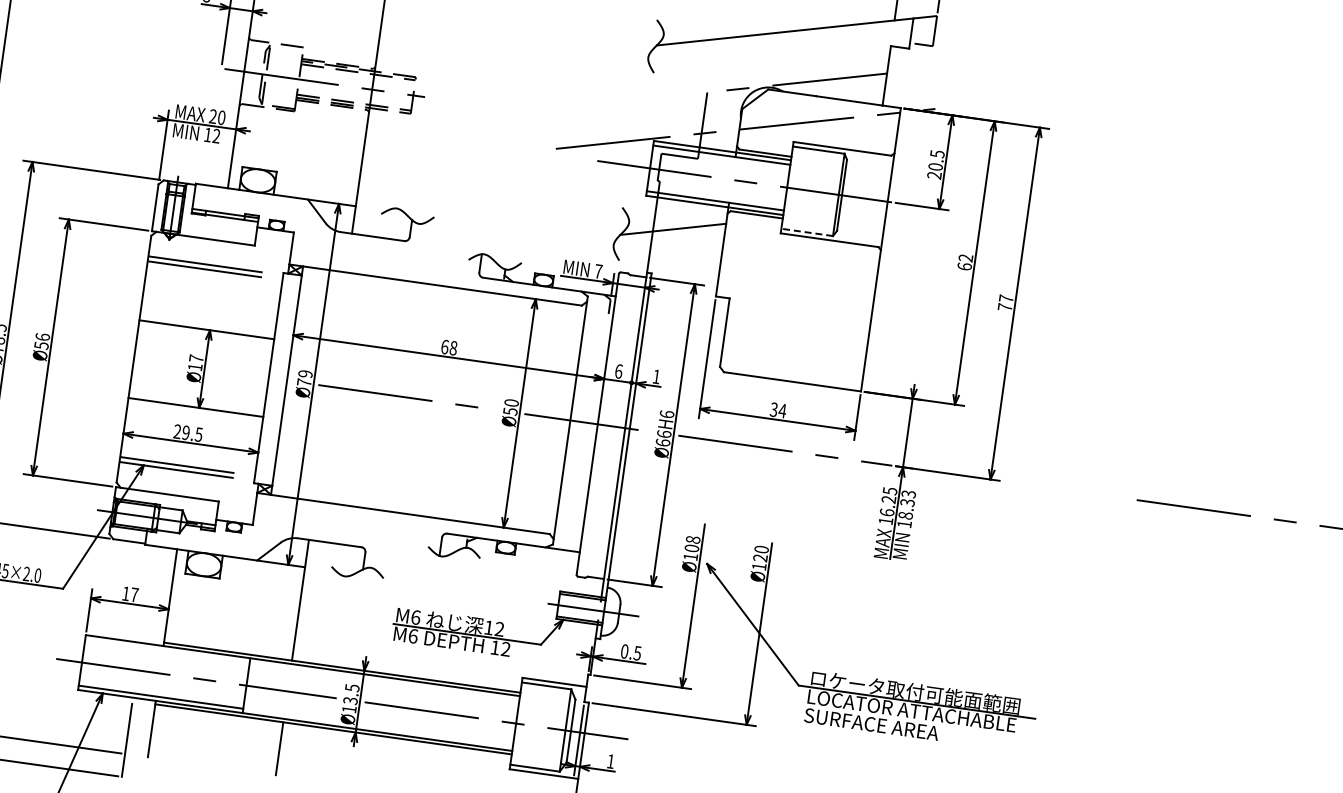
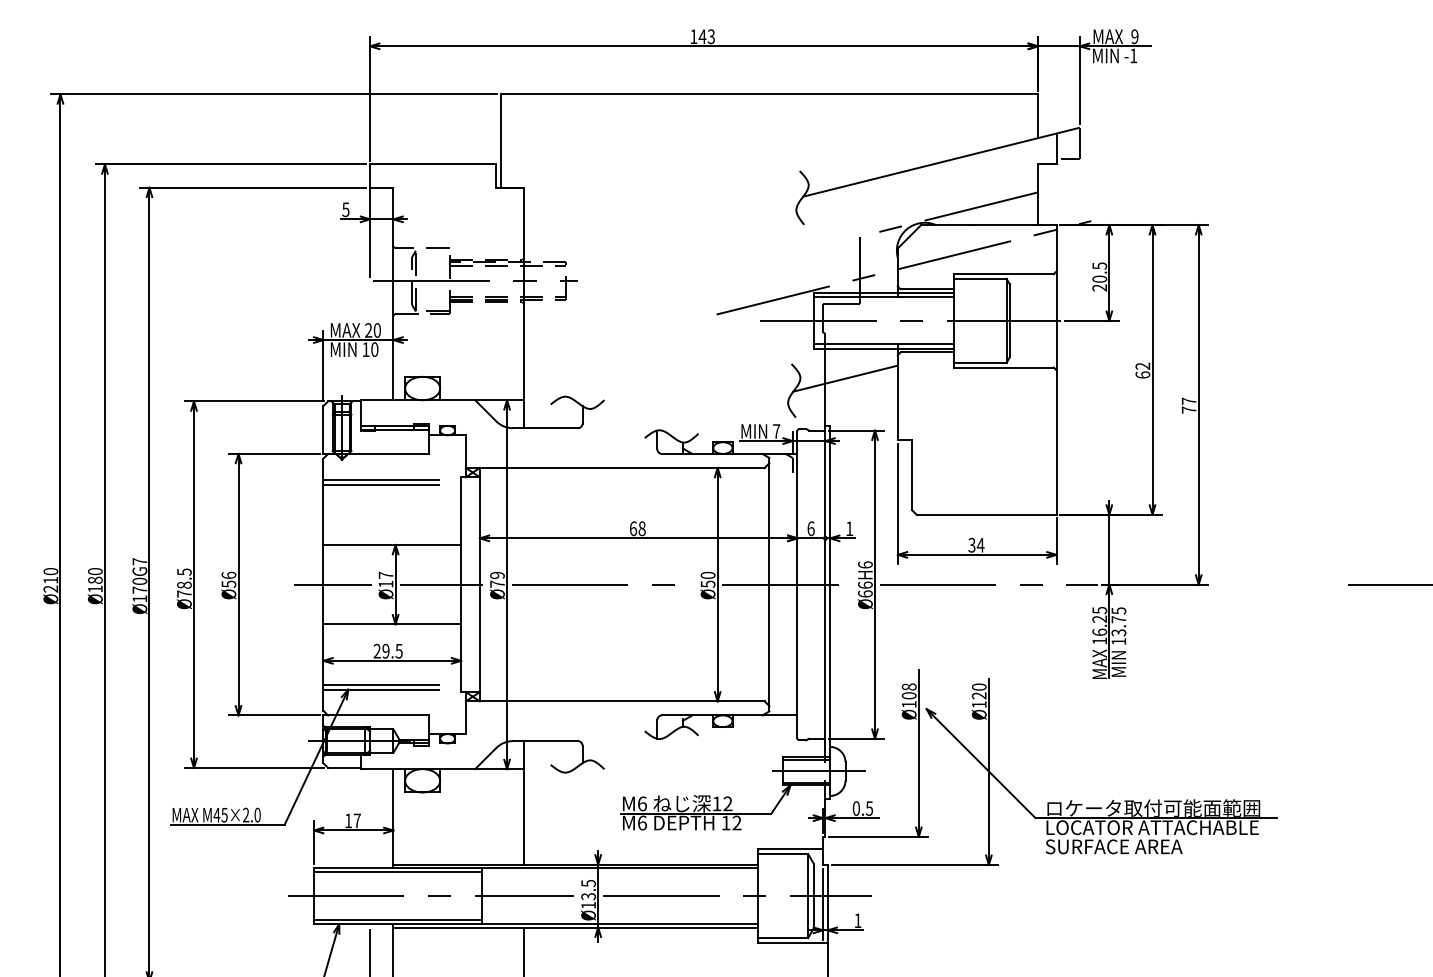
text: (216, 136) -> (374, 349), 12 -> 10
line: (806, 231) -> (979, 362), dashed -> solid
line: (142, 360) -> (332, 584), added
line: (249, 375) -> (441, 584), added
text: (906, 504) -> (1118, 621), 18.33 -> 13.75
line: (167, 651) -> (398, 872), added

